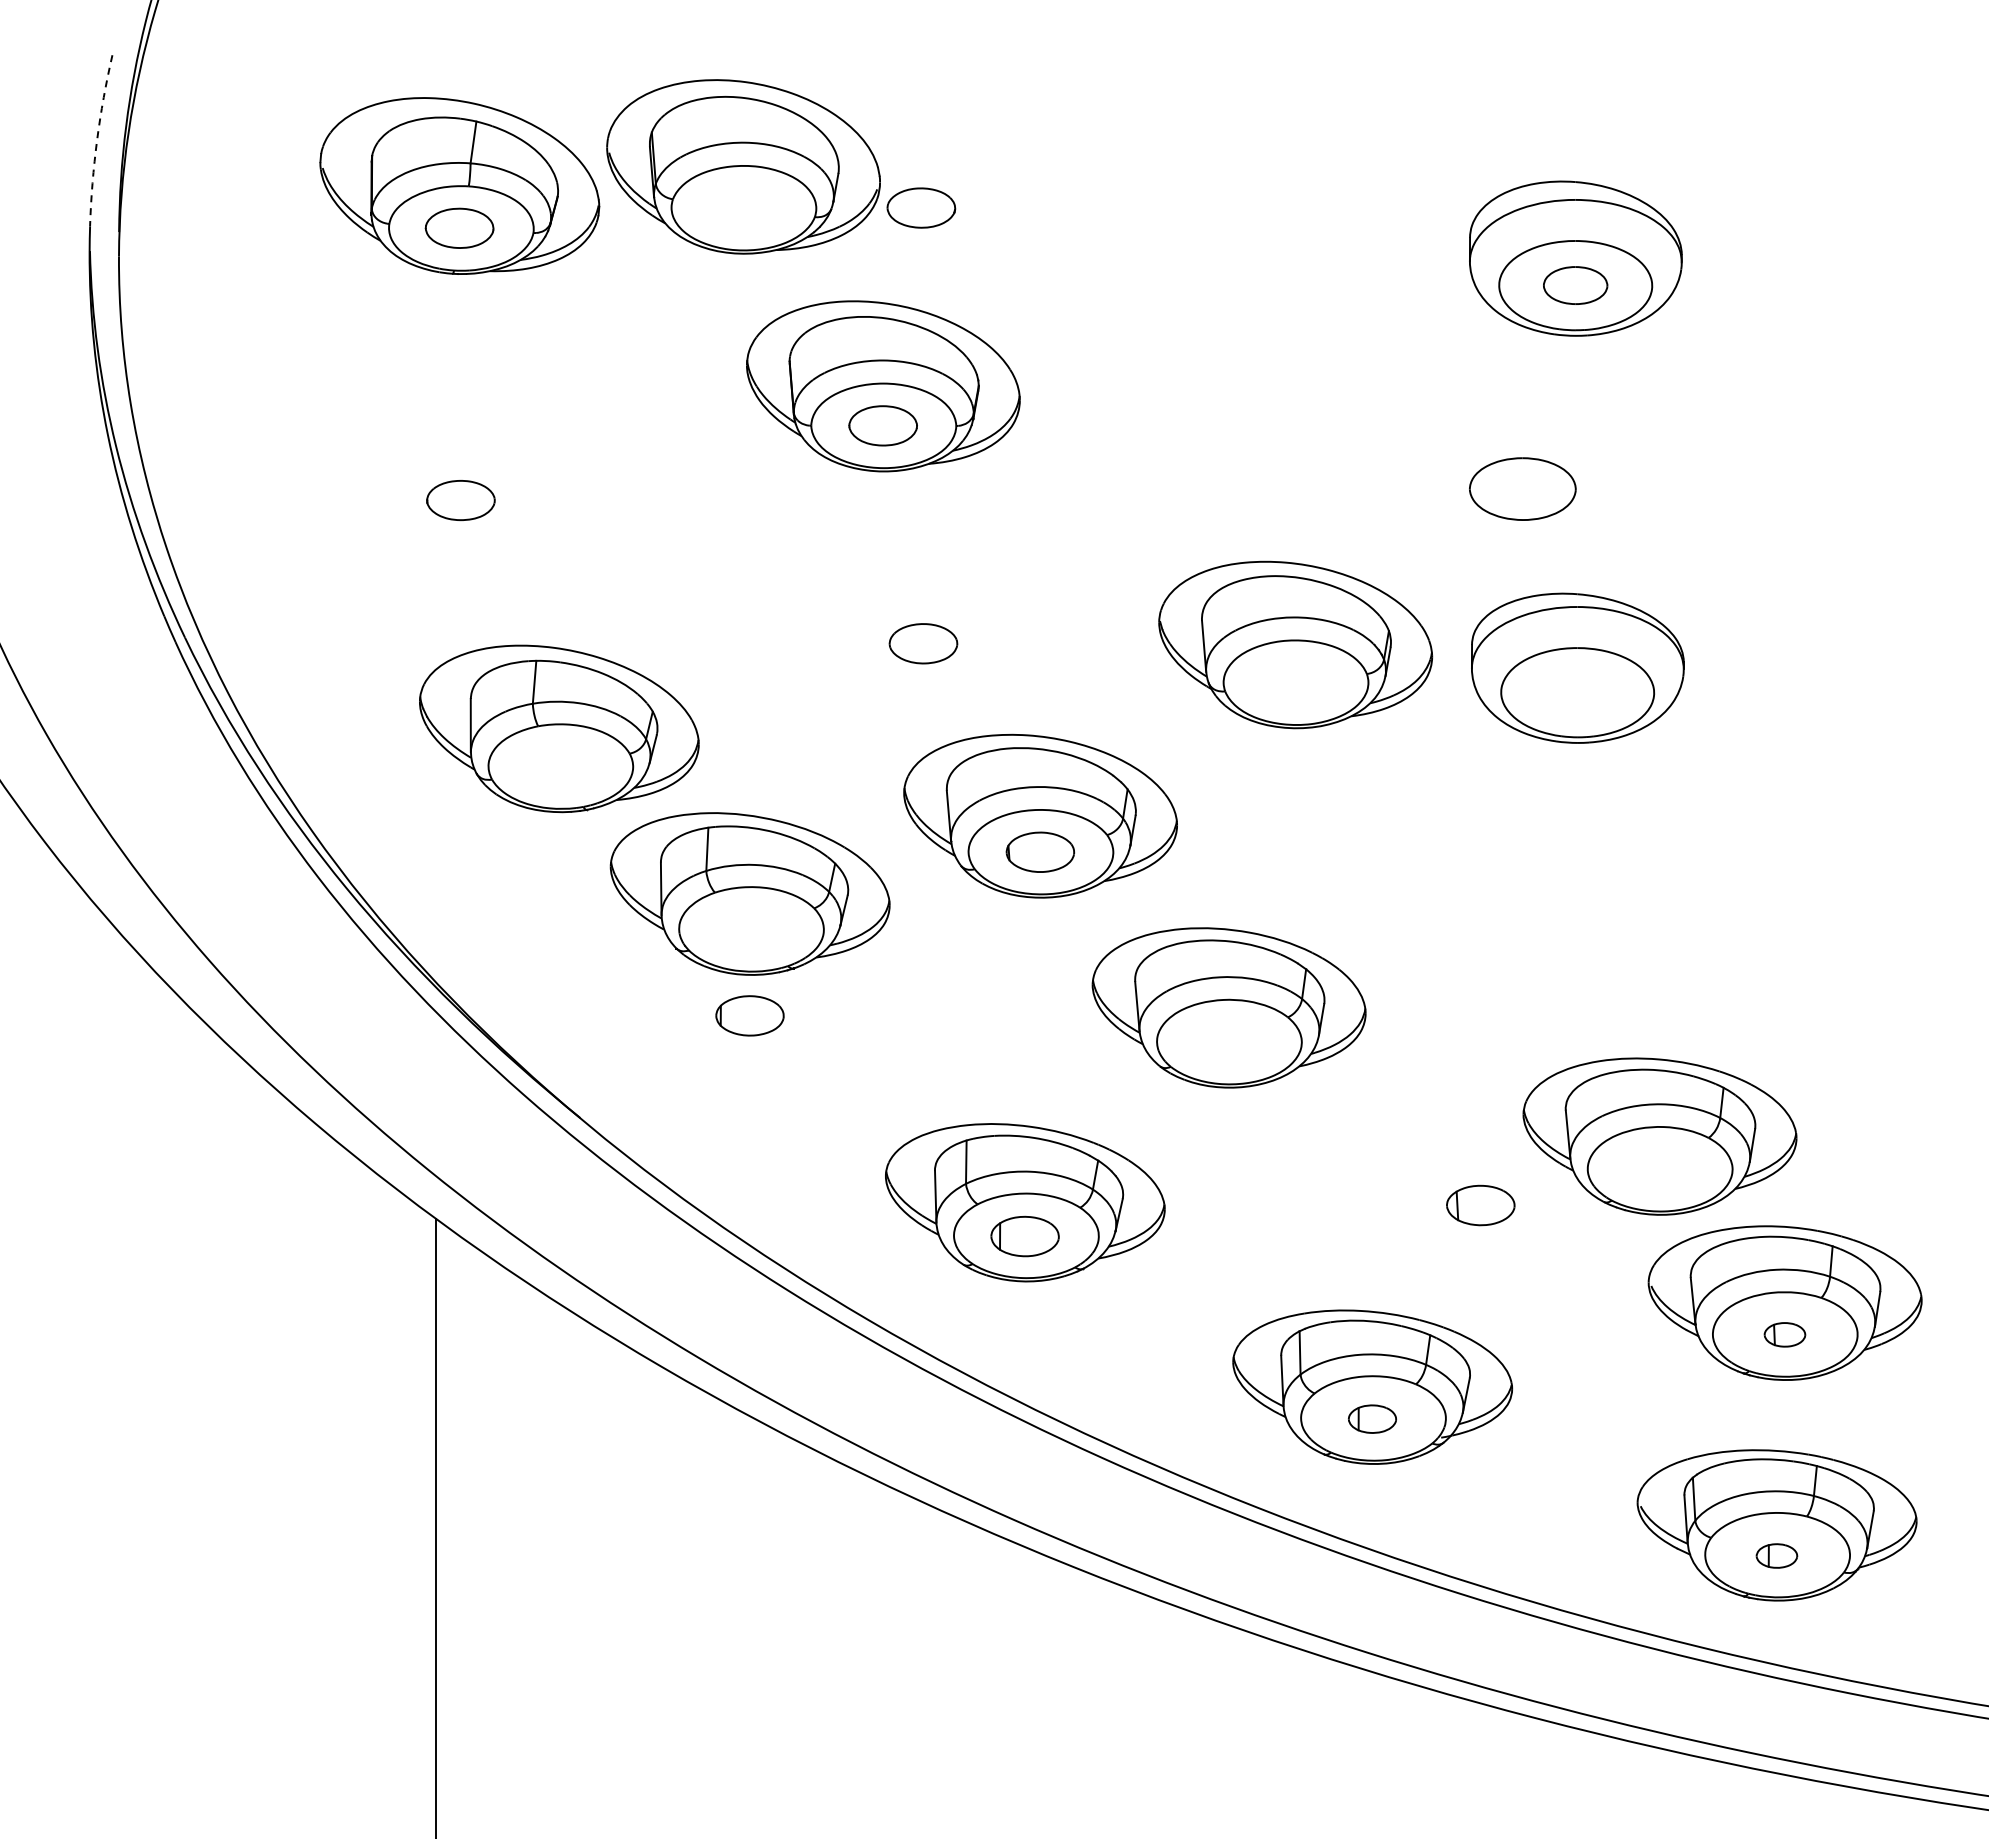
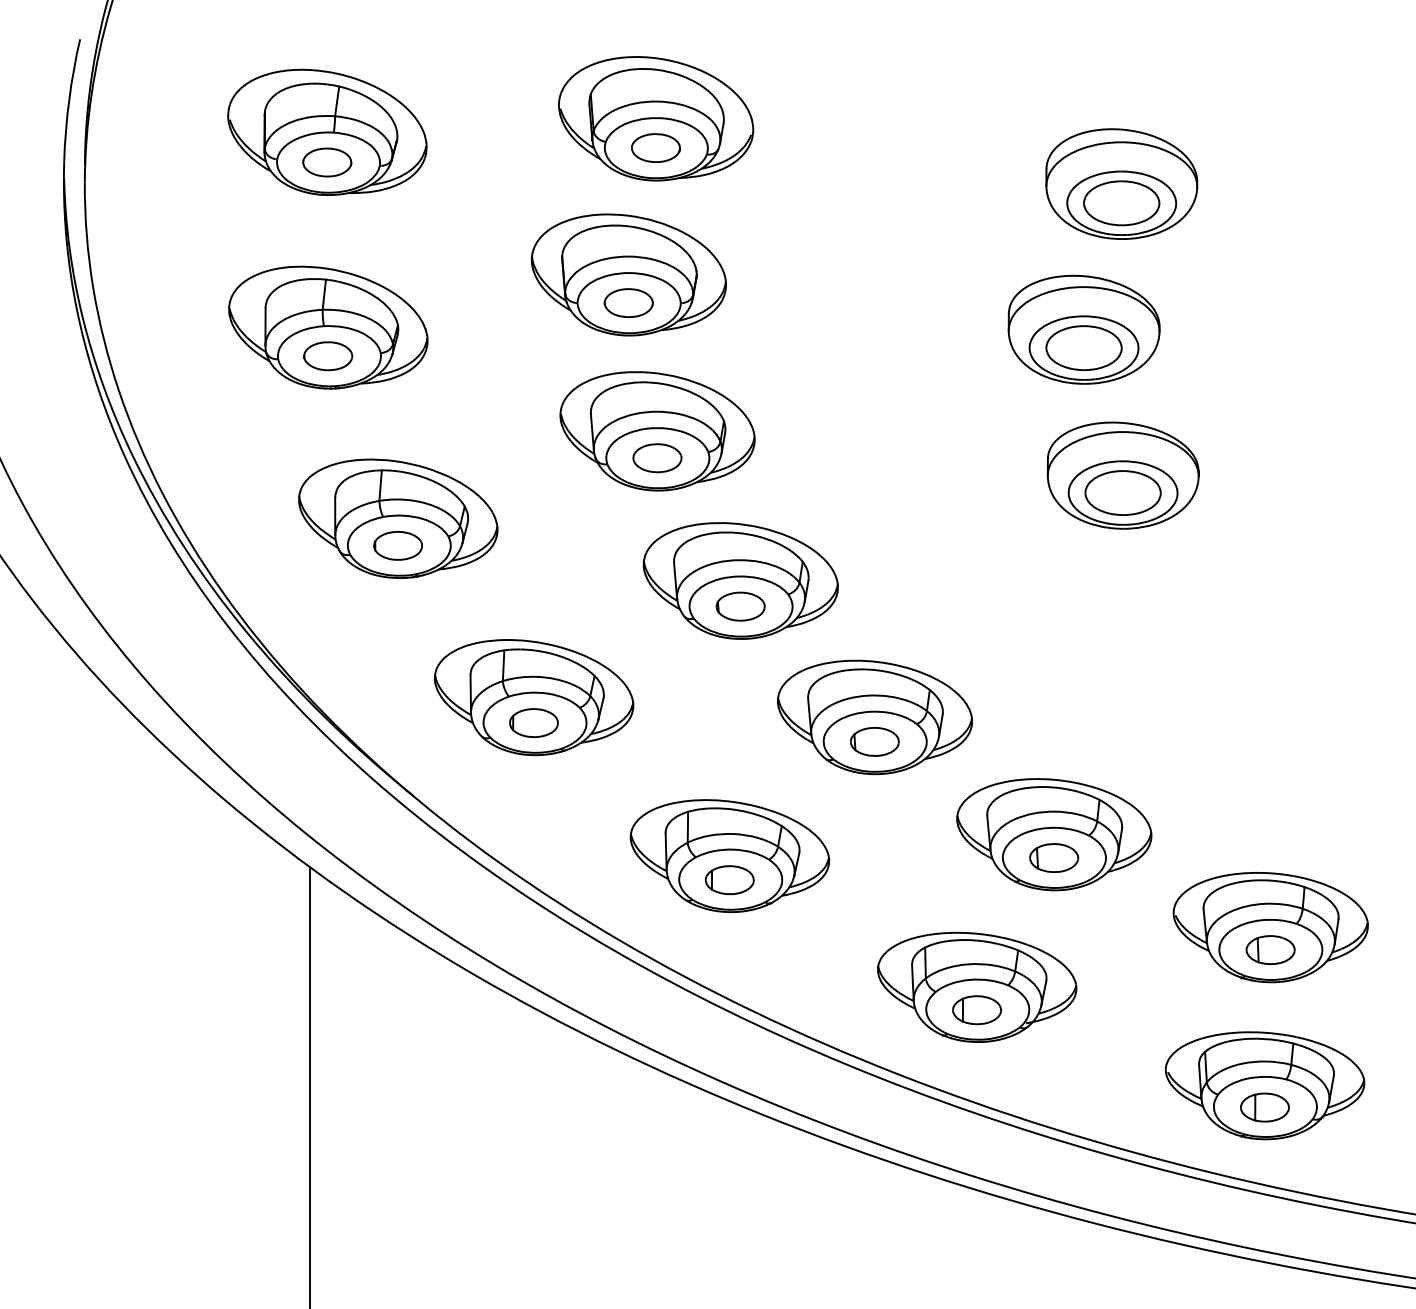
arc: (97, 140) -> (69, 100), dashed -> solid
part: (743, 166) -> (656, 118), moved
part: (1575, 285) -> (1121, 203), size x1.67
part: (460, 459) -> (327, 327), added
part: (1522, 463) -> (1083, 329), added
part: (1295, 644) -> (657, 430), moved
part: (1577, 692) -> (1122, 492), added
part: (558, 766) -> (397, 545), added
part: (749, 893) -> (533, 697), moved
part: (1228, 1041) -> (874, 741), added
part: (1659, 1136) -> (1053, 834), moved
part: (1784, 1334) -> (1270, 949), size x1.67
part: (1372, 1418) -> (977, 1009), size x1.43
part: (1776, 1555) -> (1264, 1107), size x1.67

